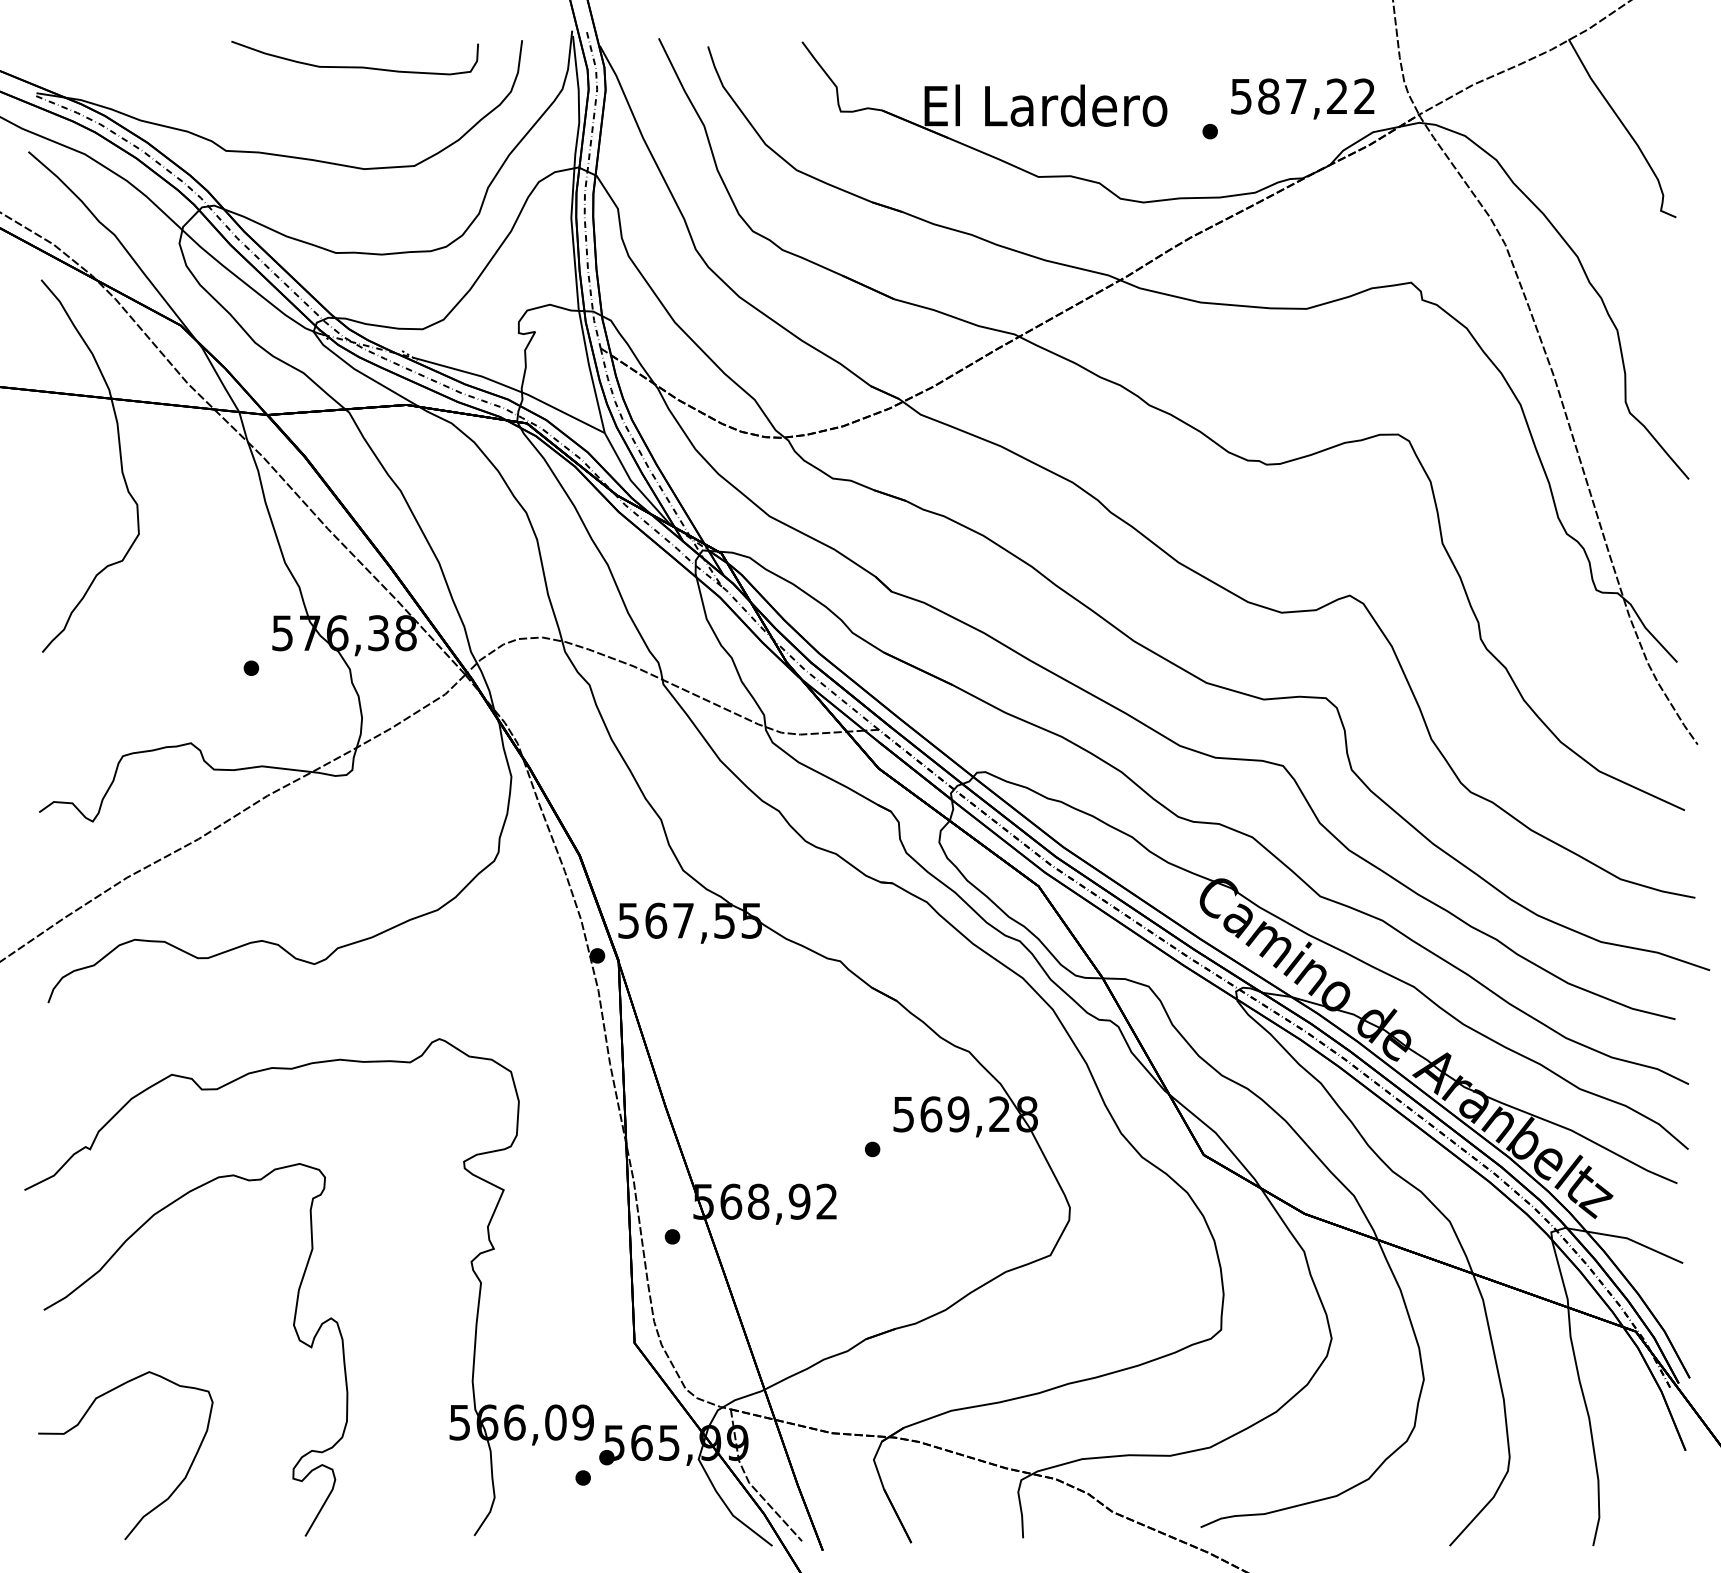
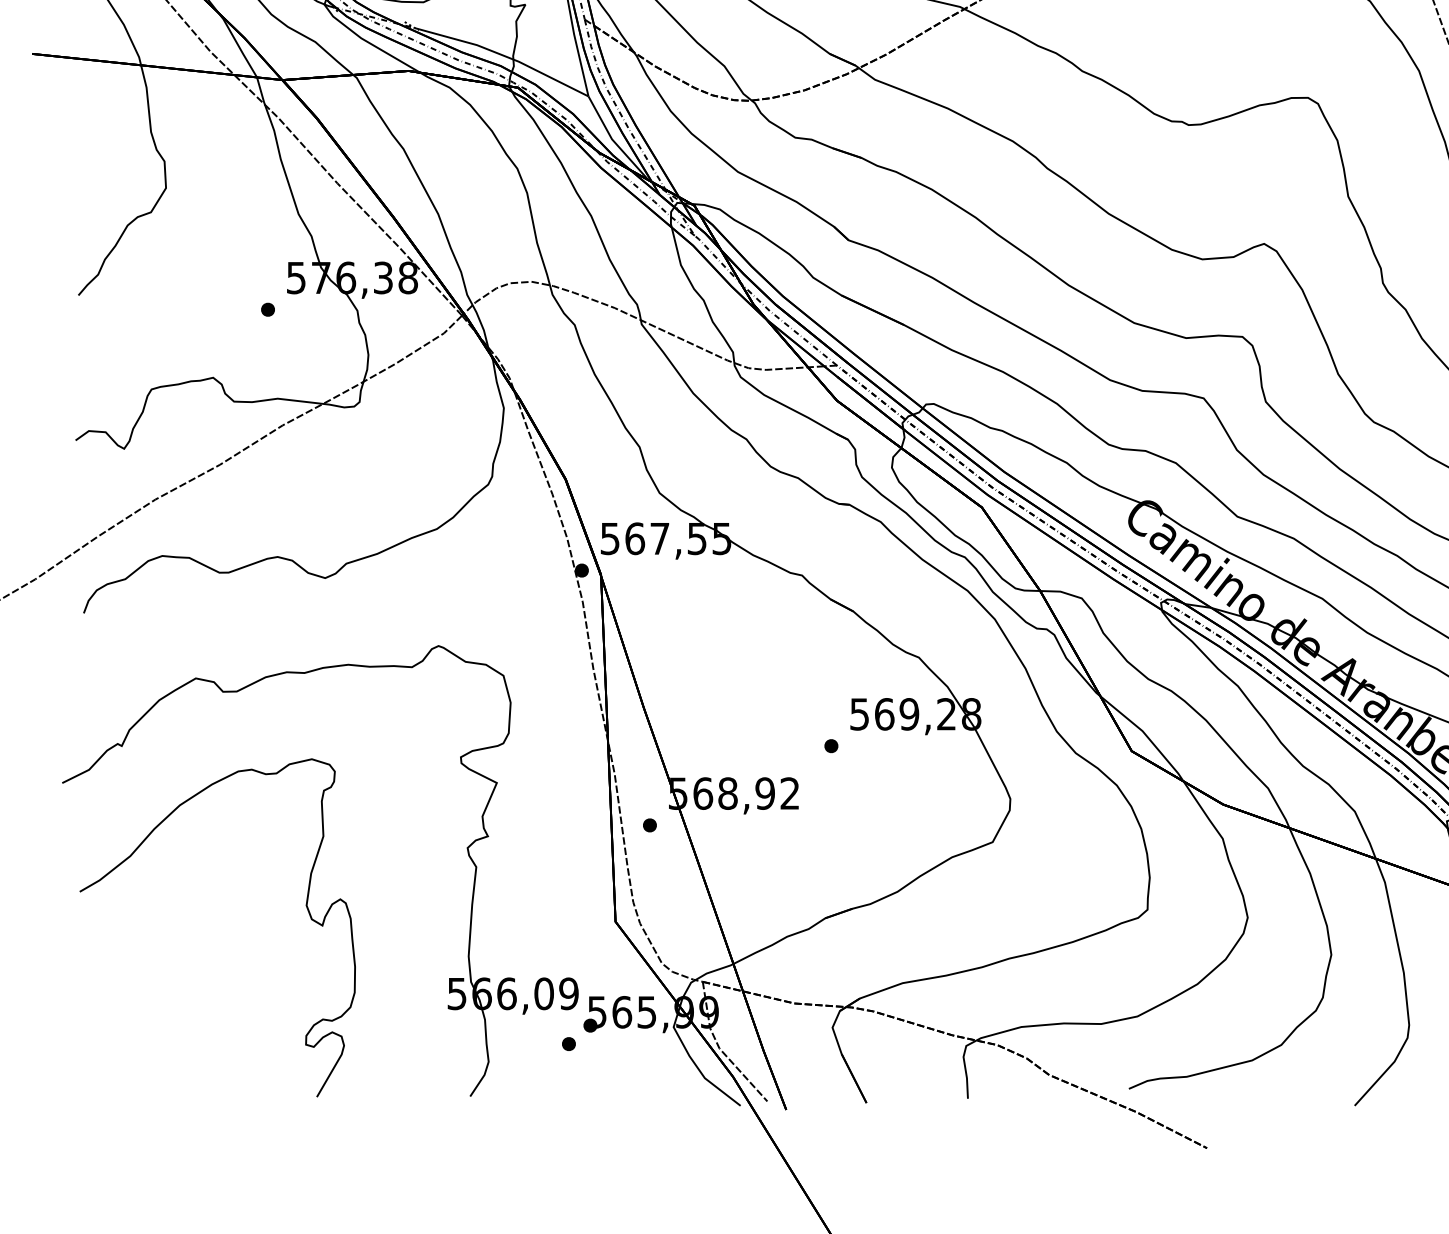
curve: (79, 1424) -> (112, 995), removed

